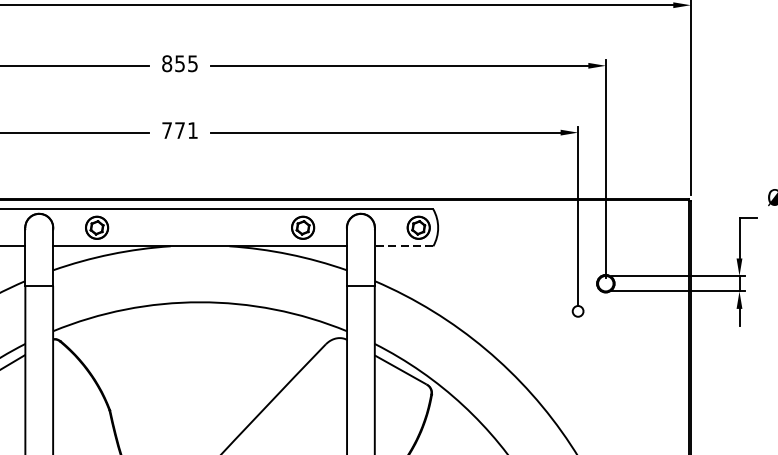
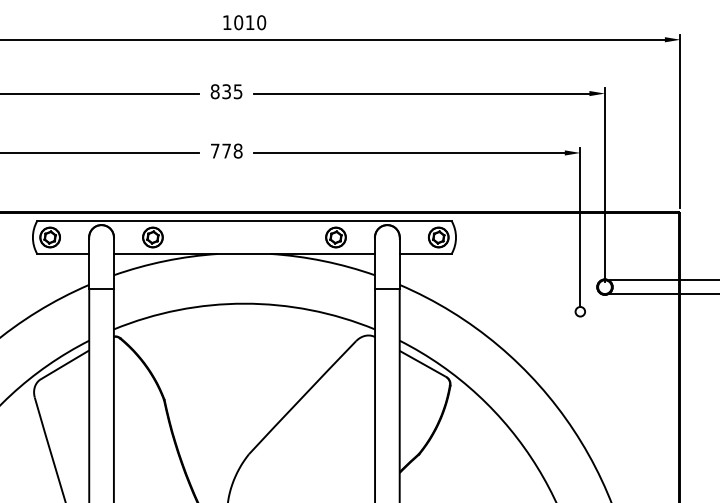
text: (179, 63) -> (226, 91), 855 -> 835
text: (192, 129) -> (237, 150), 771 -> 778
line: (403, 245) -> (425, 253), dashed -> solid

